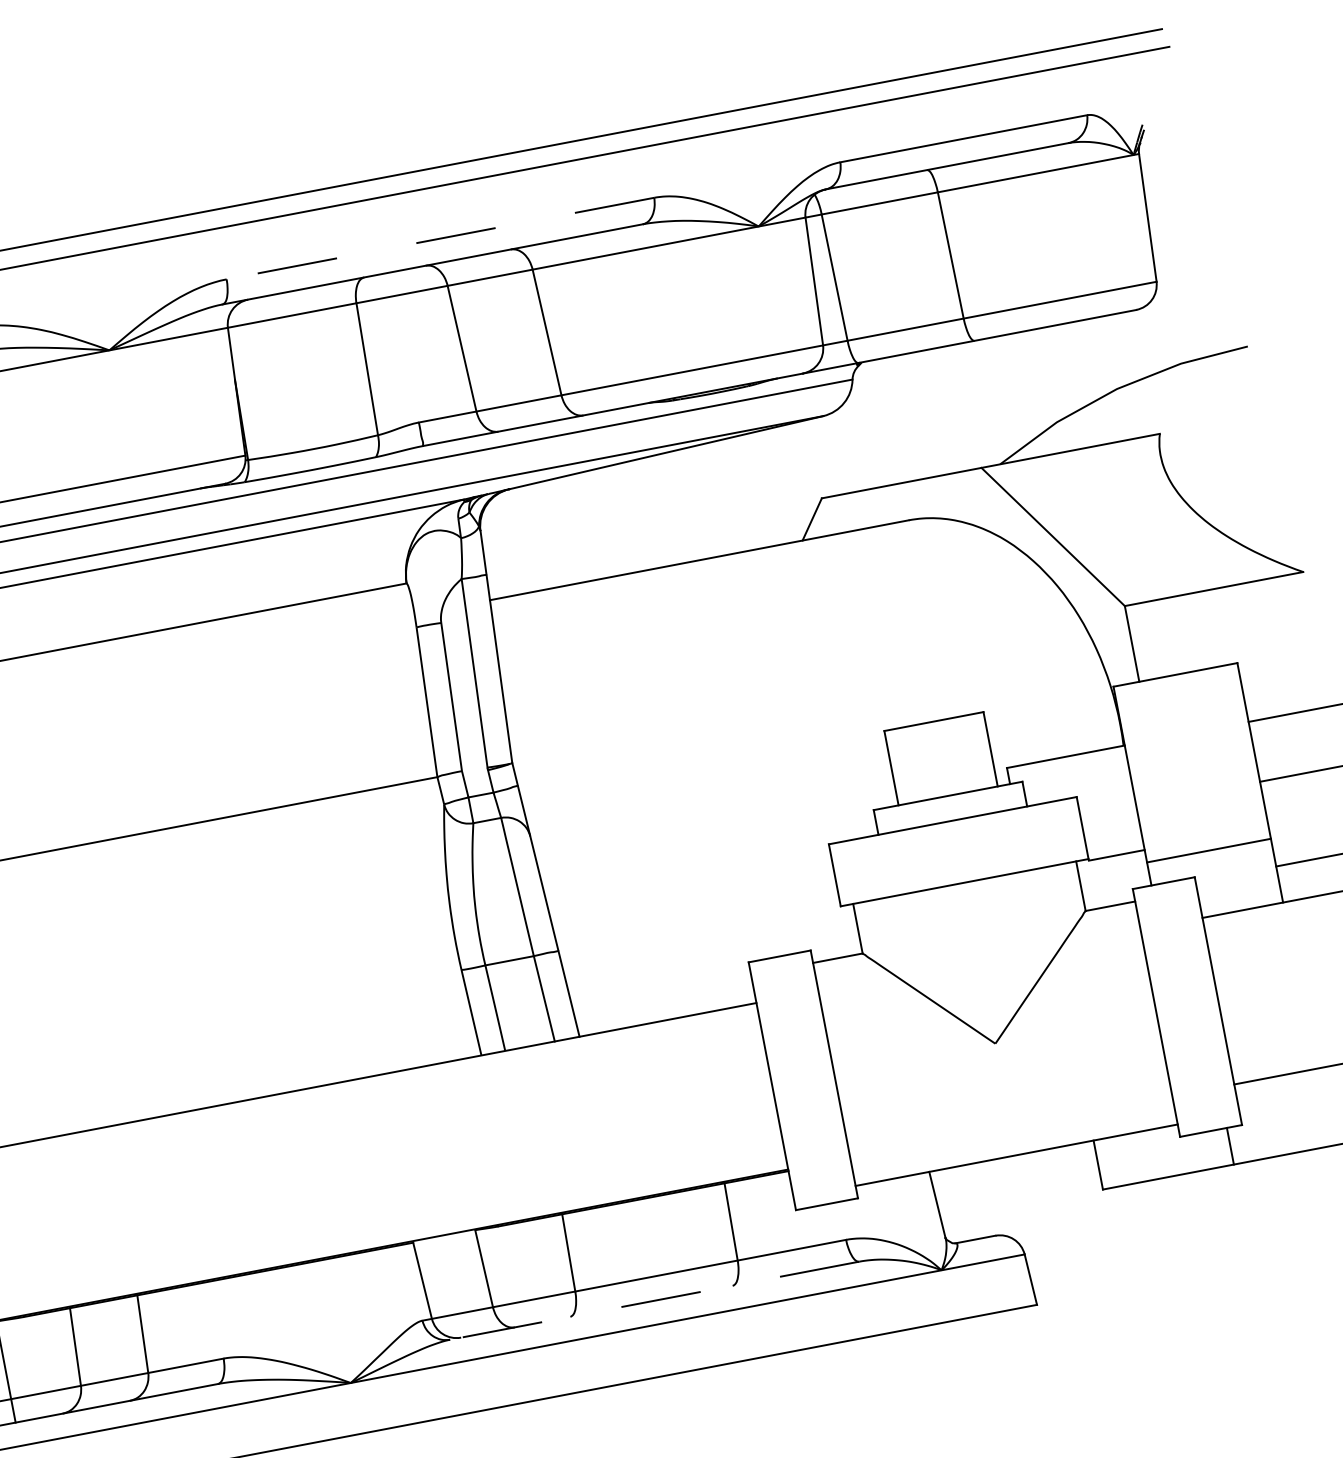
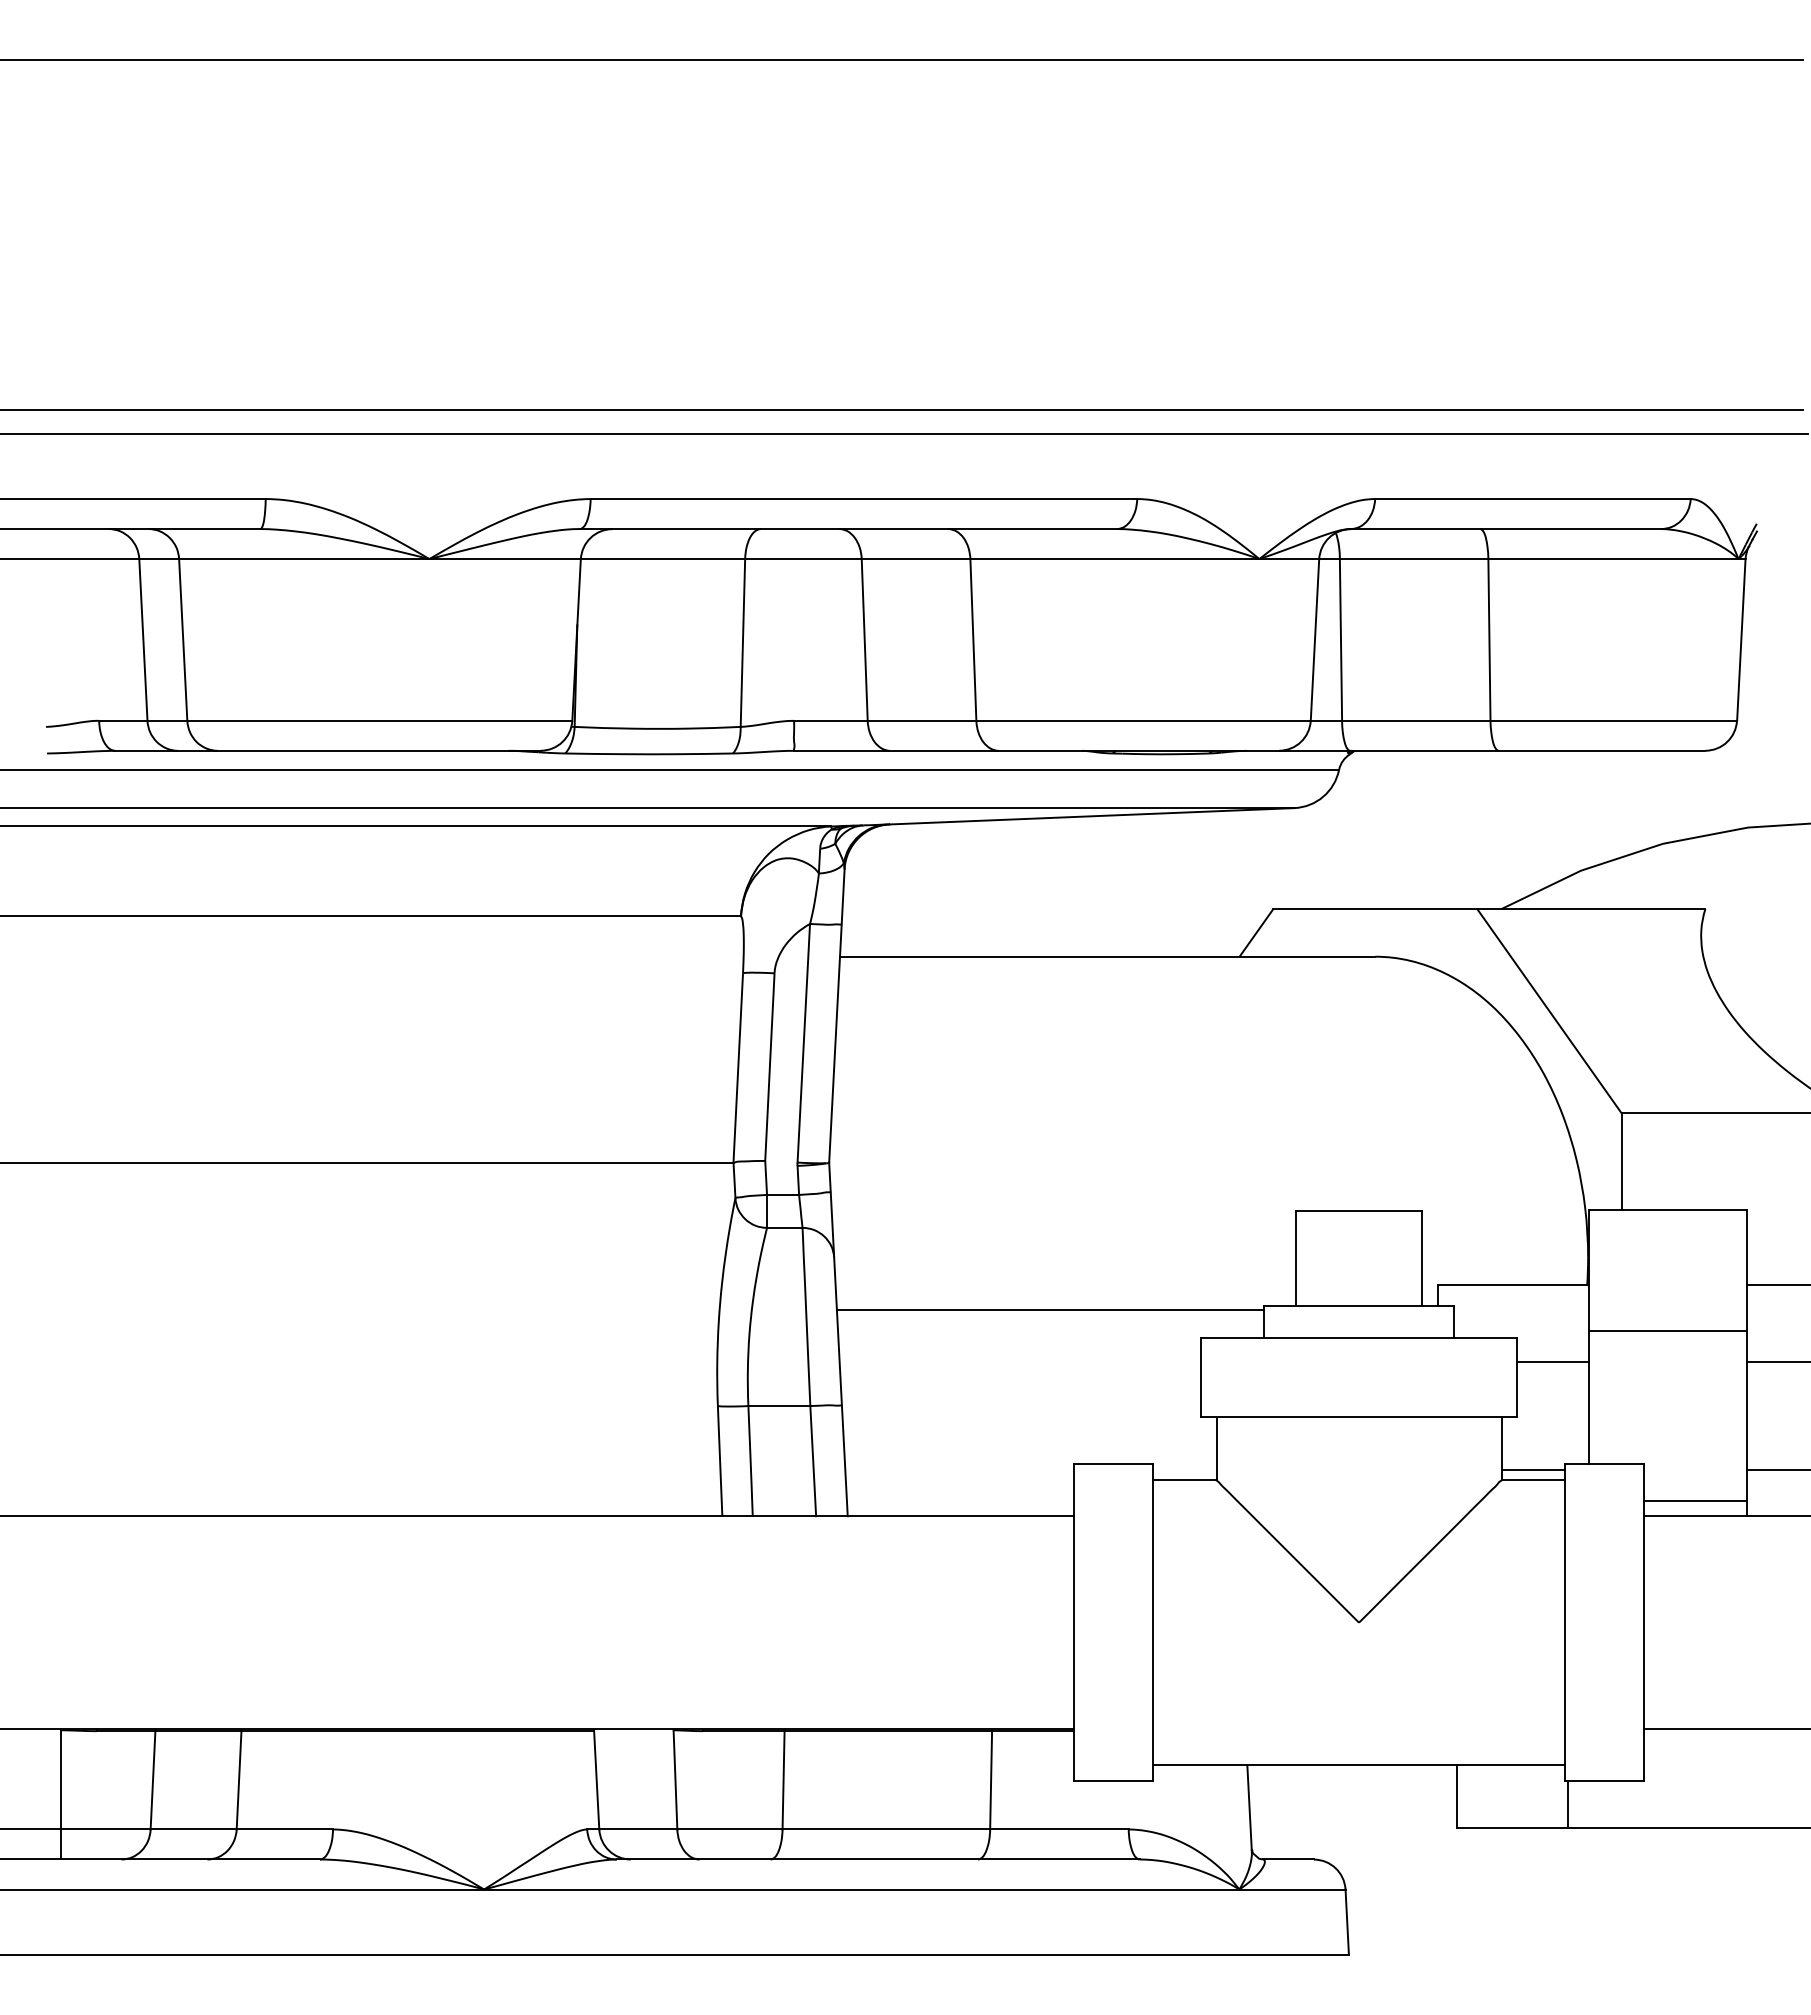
line: (440, 239) -> (863, 499), dashed -> solid
line: (706, 844) -> (1049, 1309), added
line: (1208, 850) -> (1667, 1330), moved
line: (1116, 855) -> (1552, 1361), moved
line: (1108, 898) -> (1532, 1470), added
line: (1240, 898) -> (1695, 1501), added
line: (1230, 1146) -> (1567, 1804), moved
line: (654, 1300) -> (878, 1859), dashed -> solid

